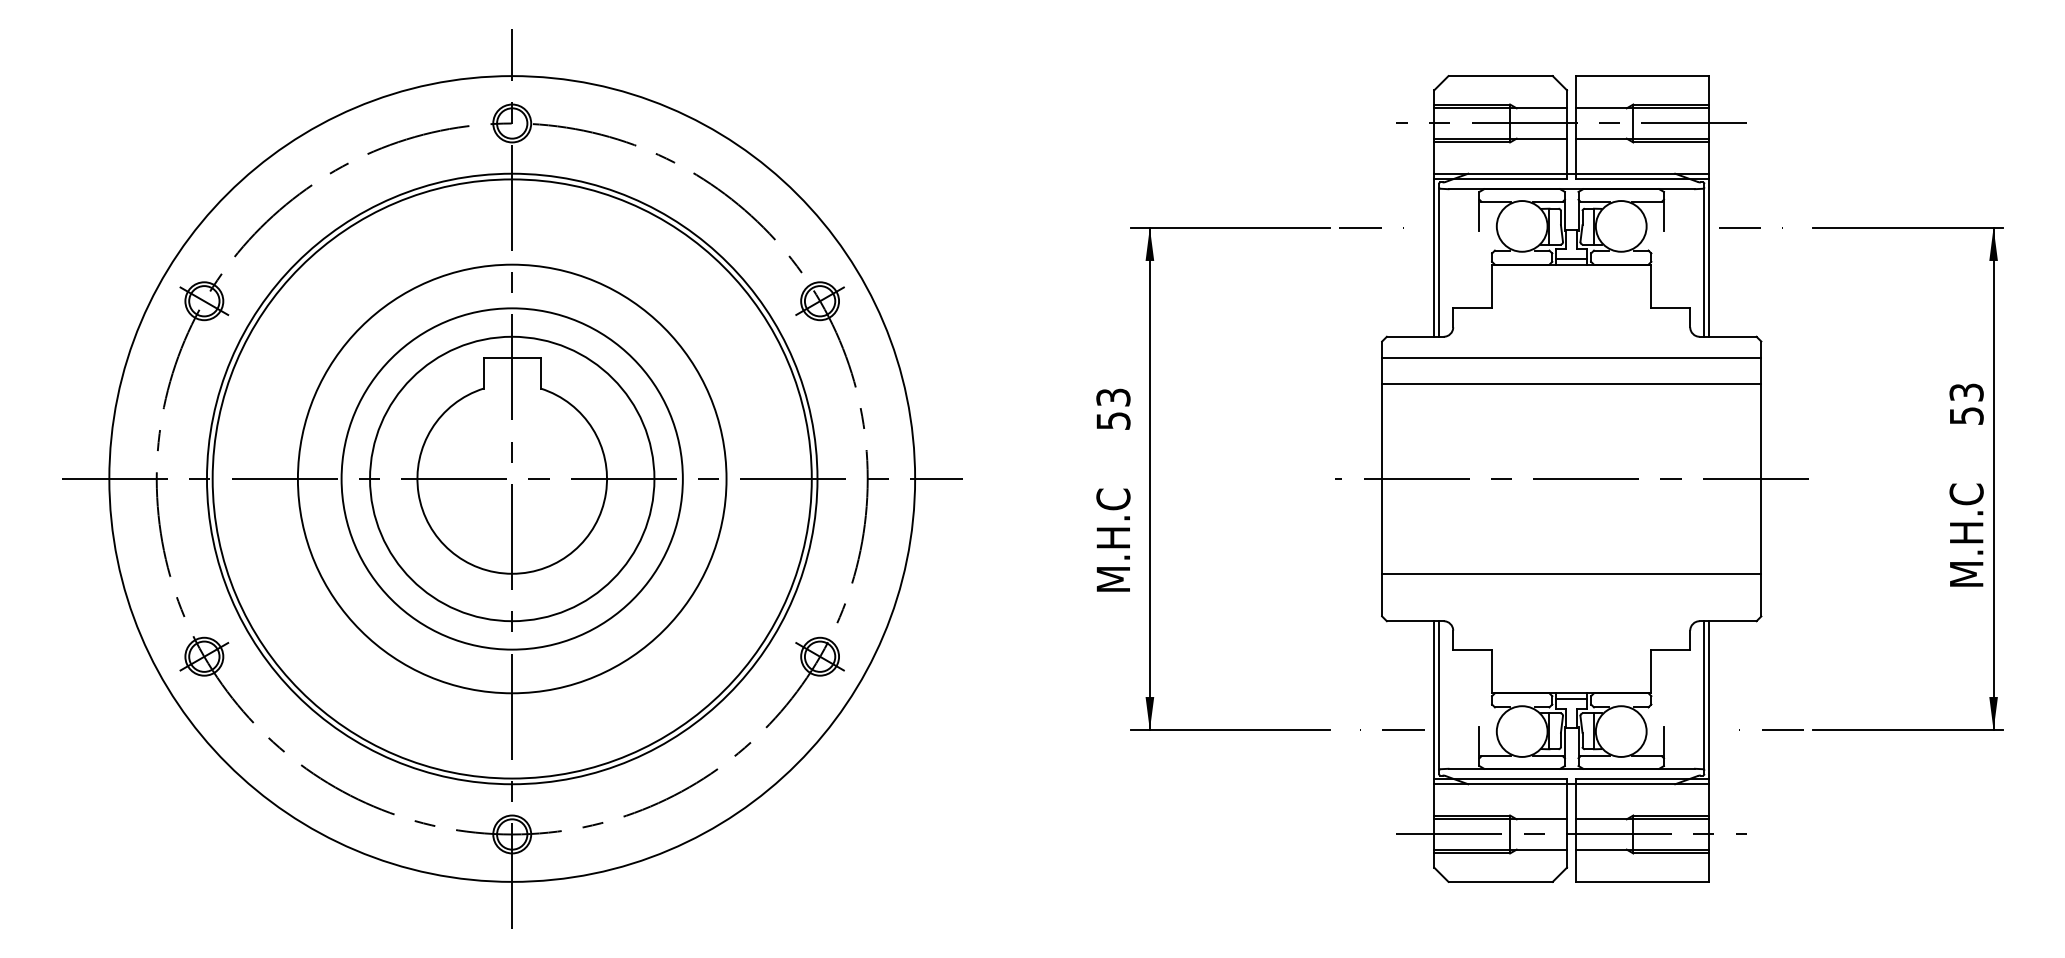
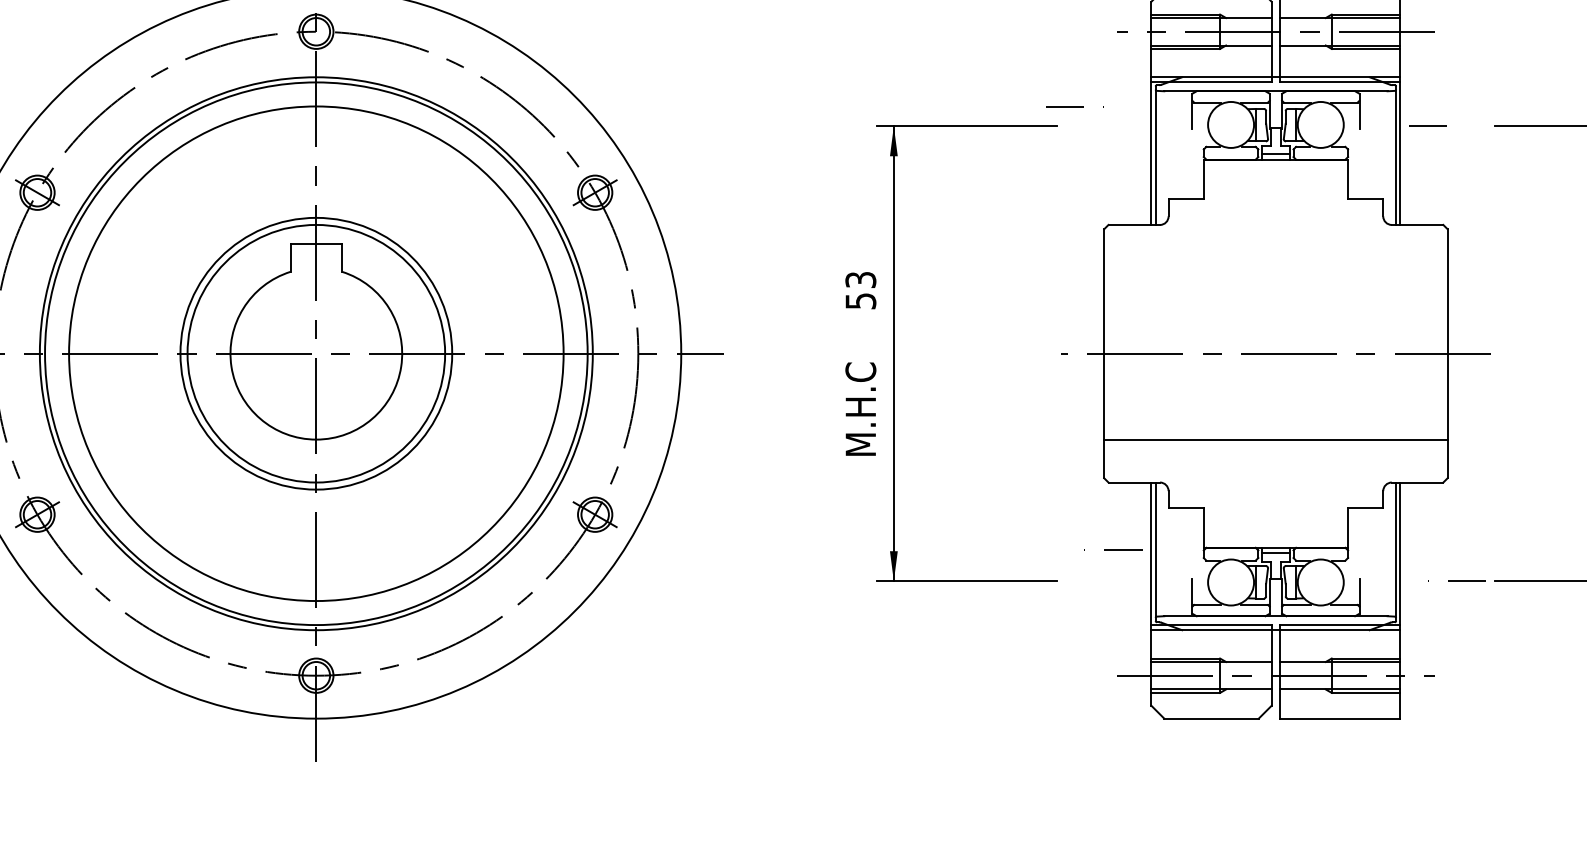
line: (1371, 227) -> (1074, 106), moved
line: (1571, 357) -> (1275, 243), removed
line: (1571, 384) -> (1275, 268), removed
circle: (511, 478) -> (315, 353), size x0.7
circle: (511, 478) -> (315, 353), size x1.6
line: (1392, 729) -> (1113, 549), moved

